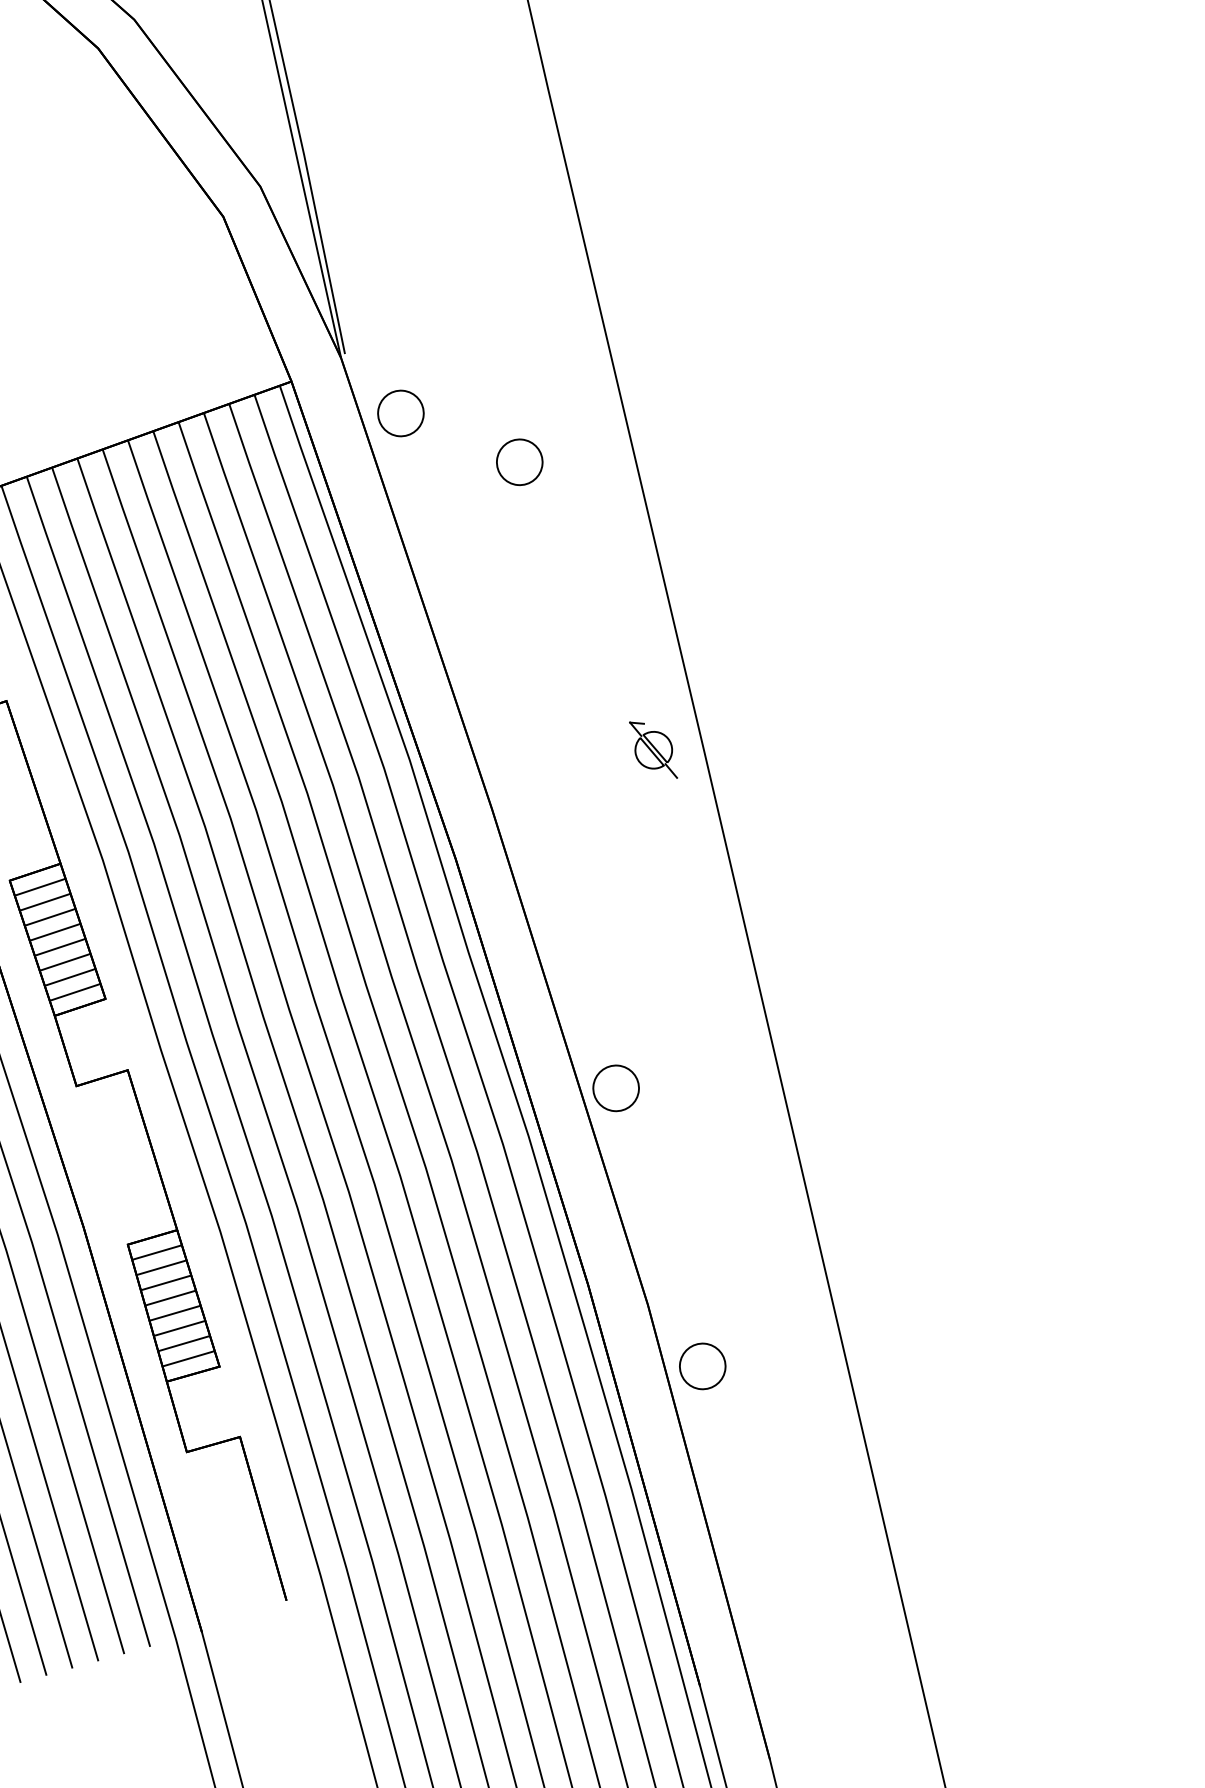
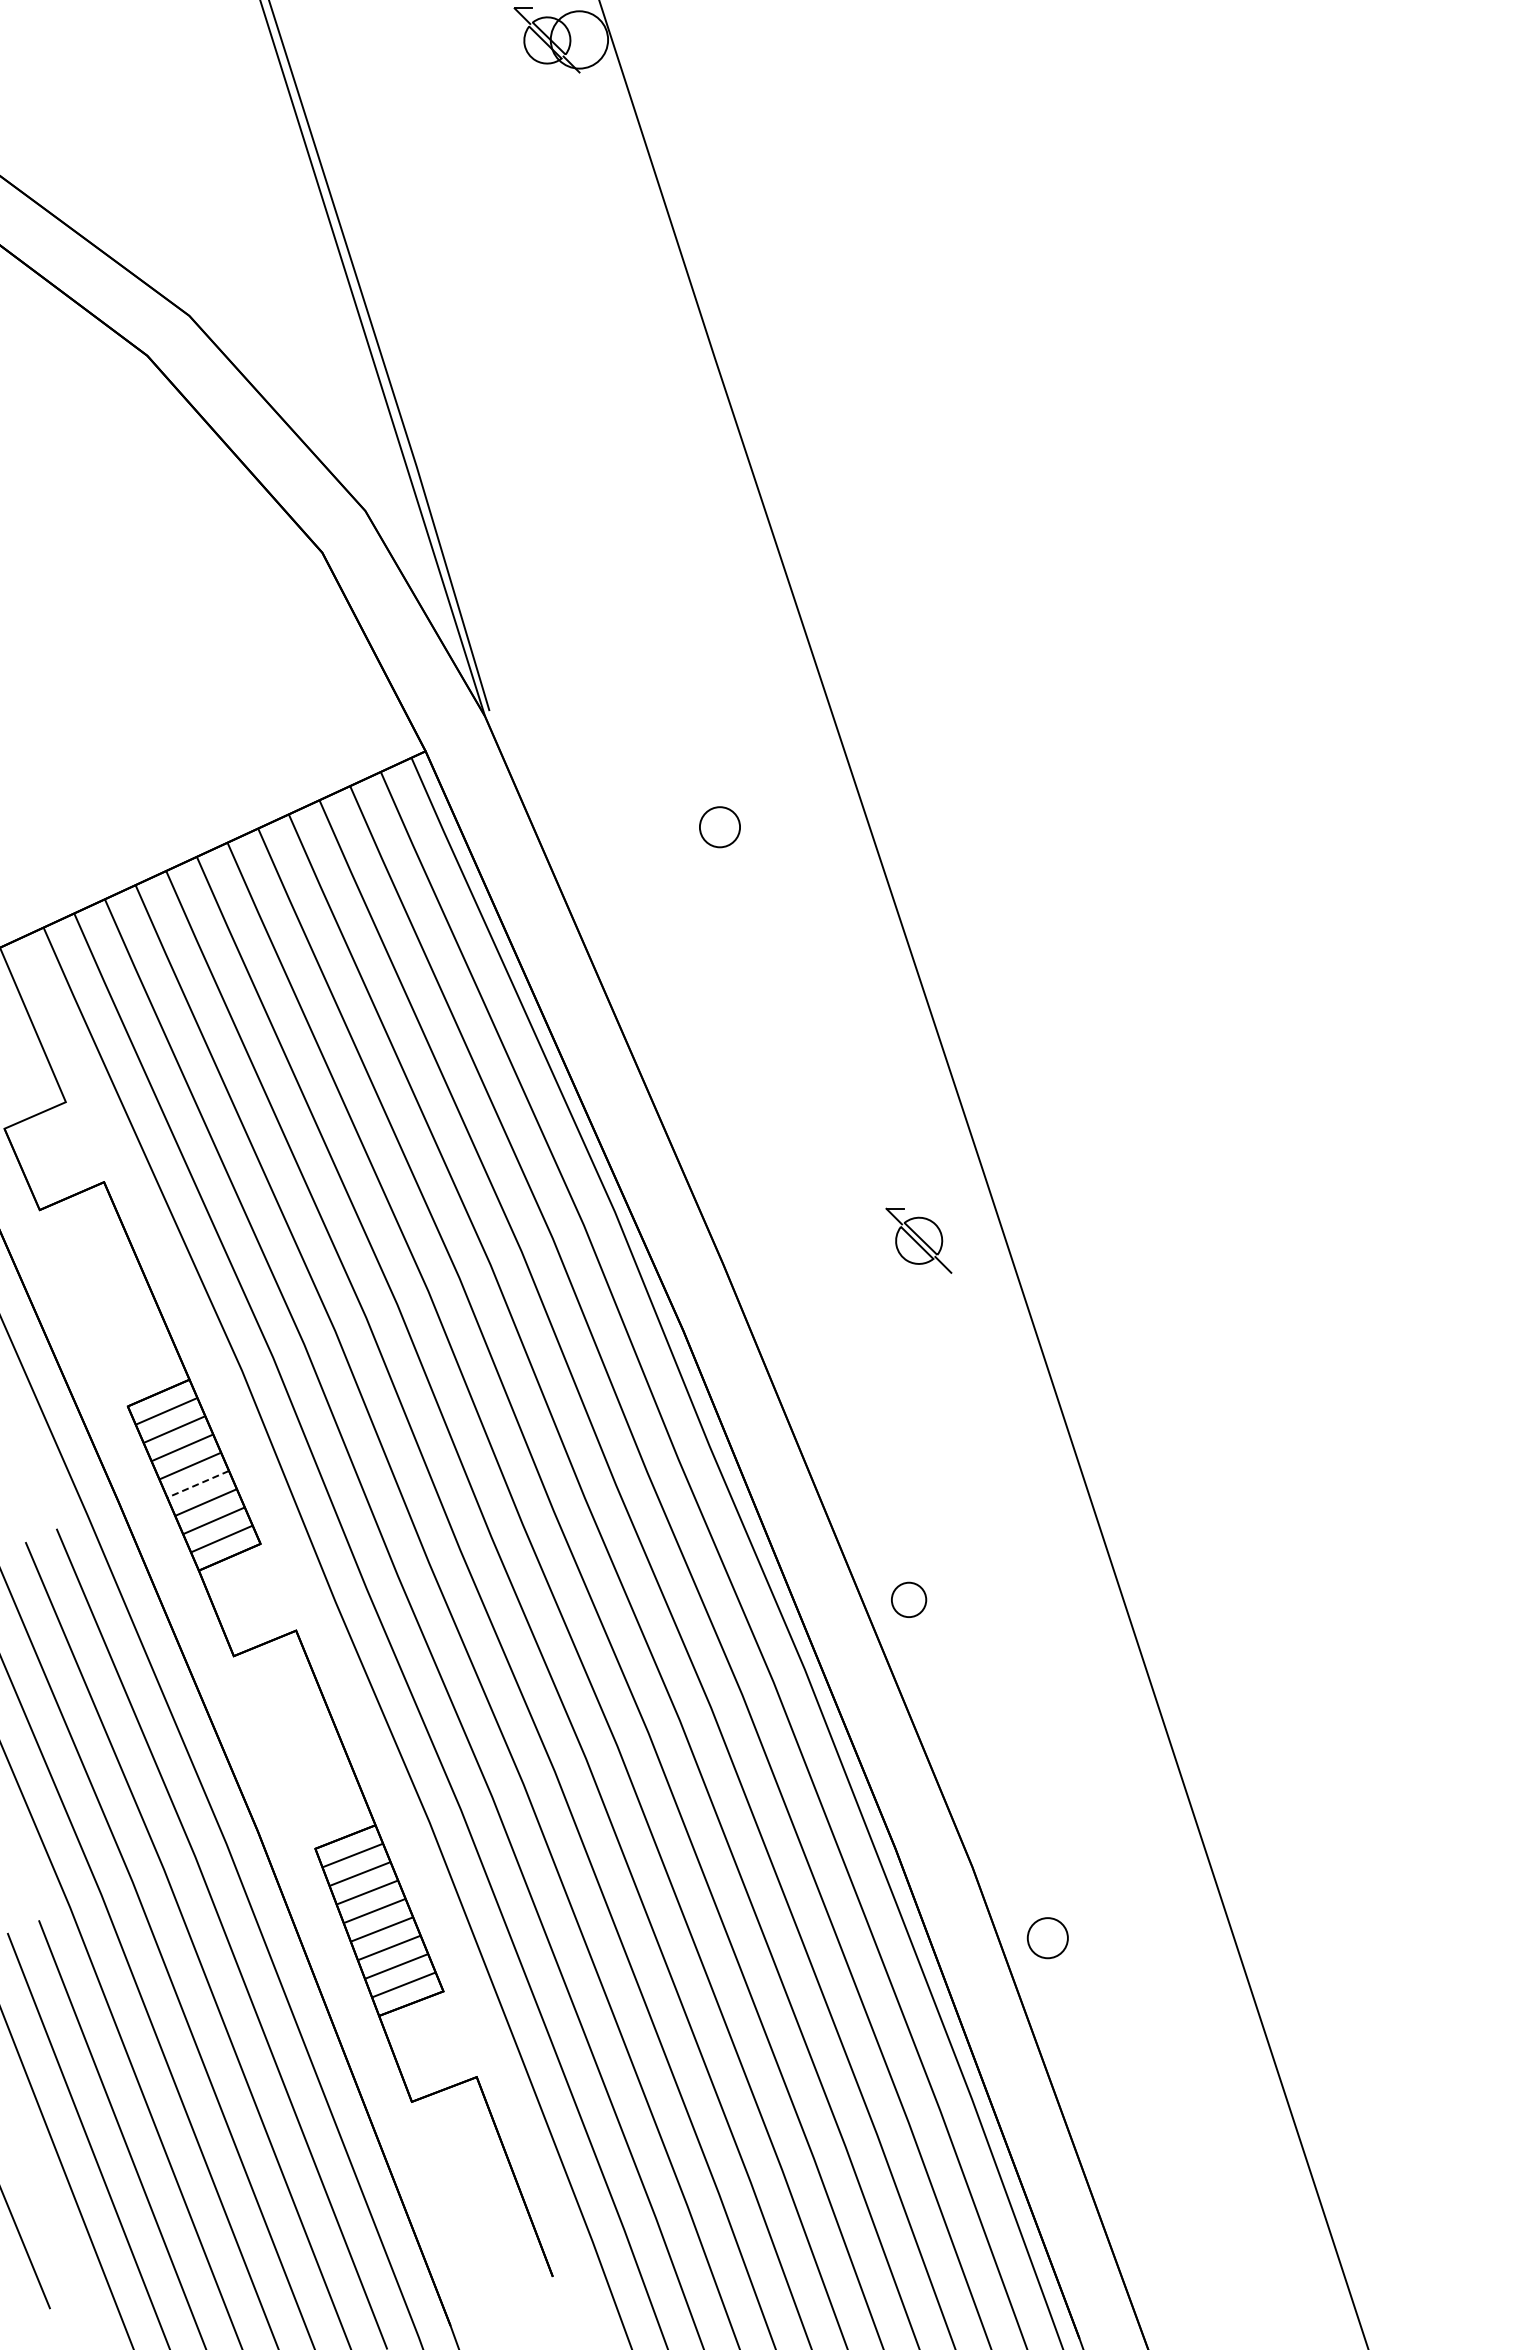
part: (400, 412) -> (565, 778), removed
part: (519, 461) -> (719, 826), size x0.7
part: (653, 749) -> (918, 1240), moved
line: (60, 947) -> (198, 1484), solid -> dashed
part: (615, 1088) -> (908, 1599), size x0.6
part: (702, 1365) -> (1047, 1937), size x0.7

